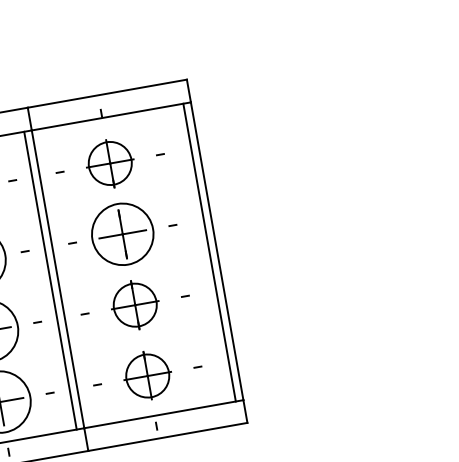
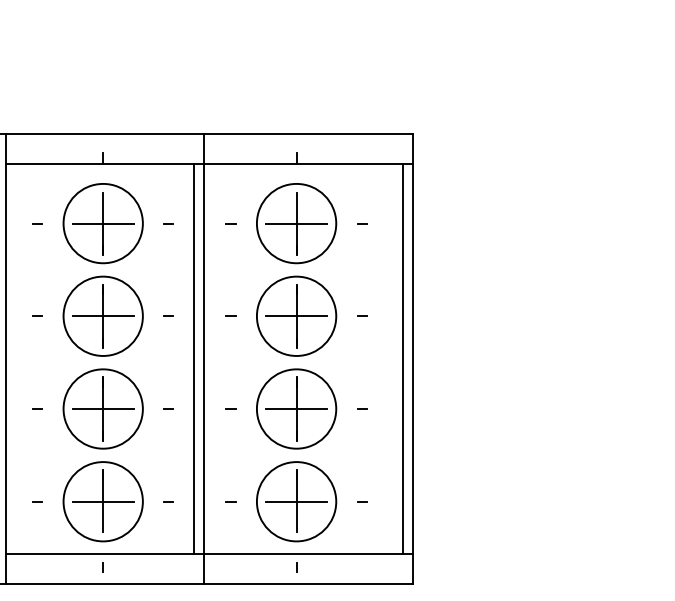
circle: (110, 163) -> (296, 223), size x1.43
circle: (135, 304) -> (296, 408), size x1.43
circle: (147, 375) -> (296, 501), size x1.43

